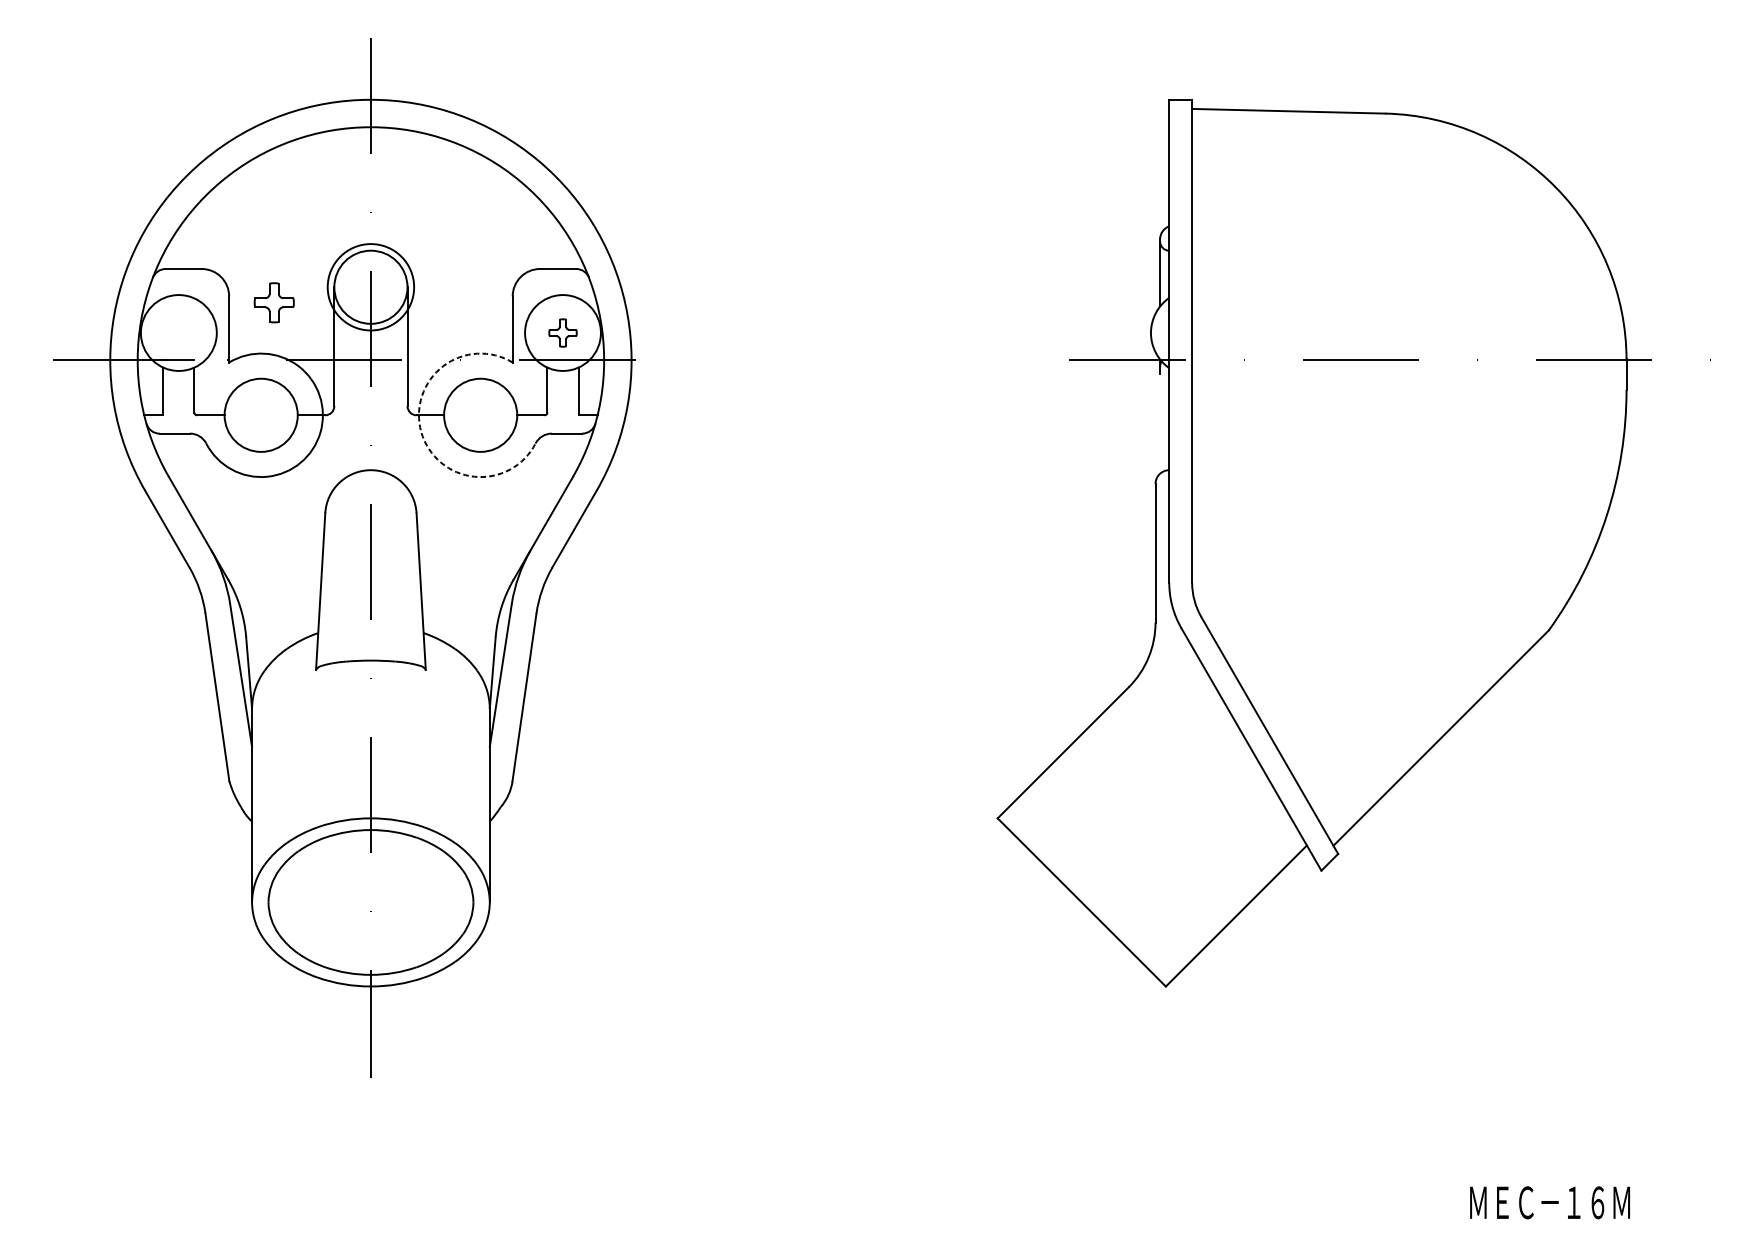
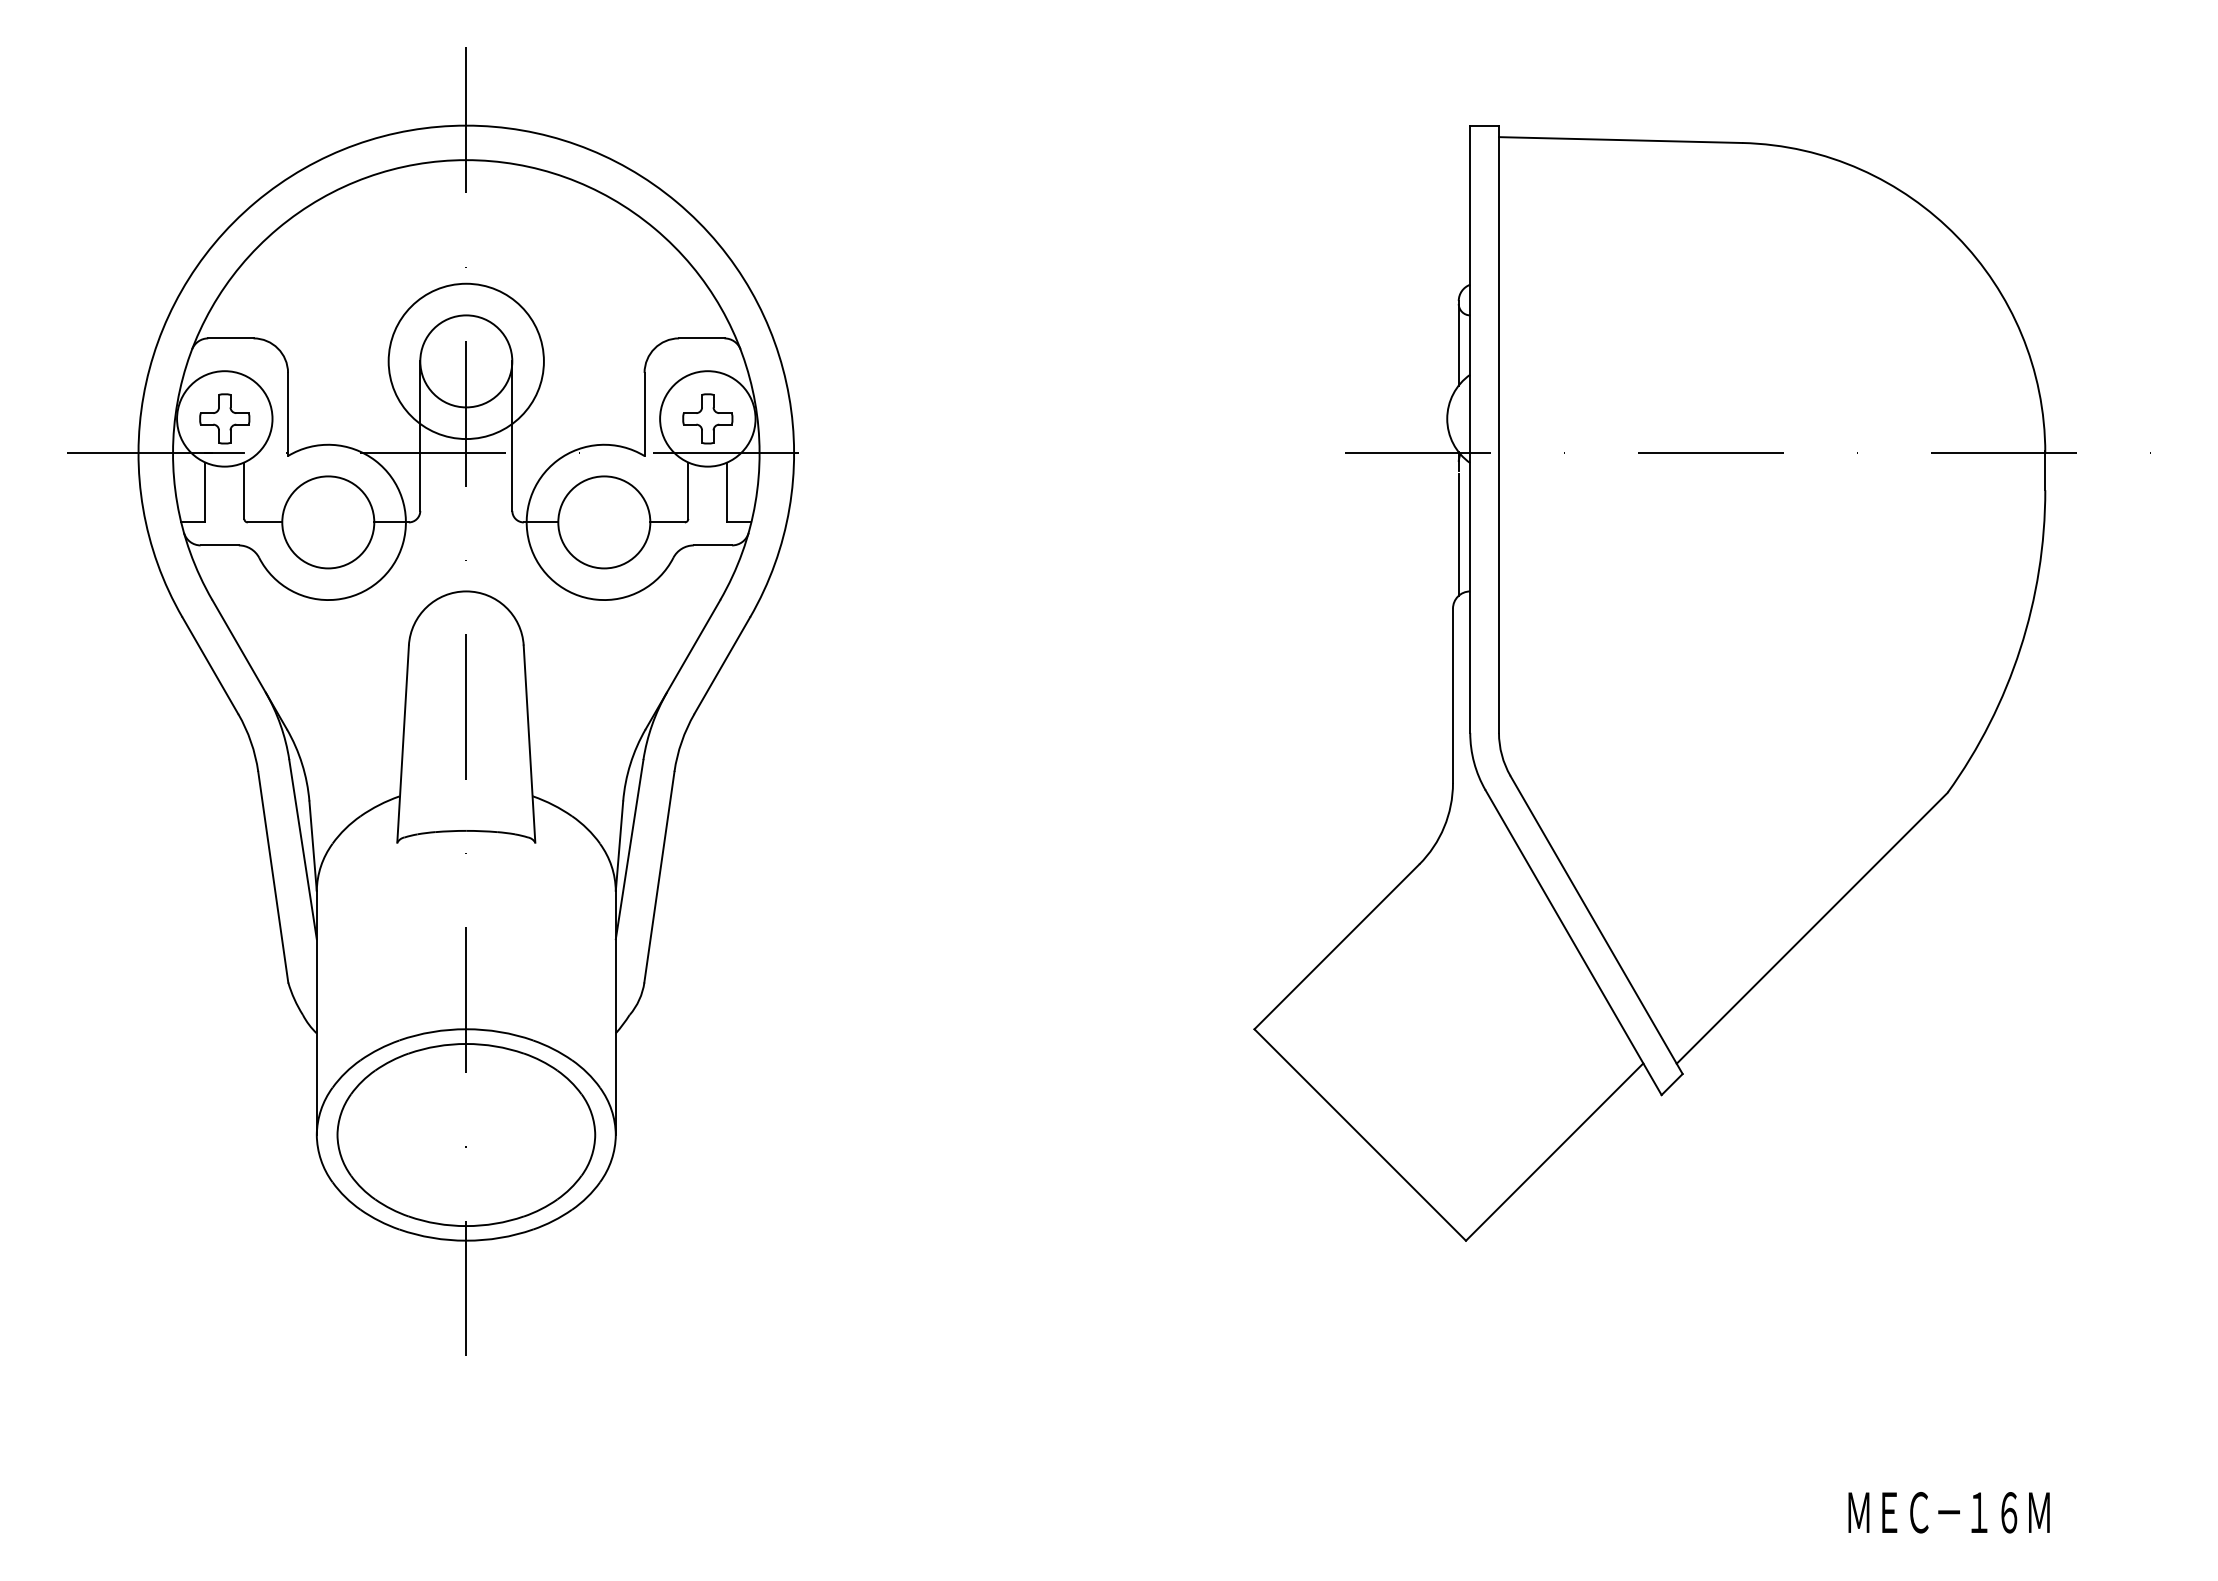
circle: (370, 287) -> (465, 361), size x1.43
part: (274, 302) -> (224, 418), moved
part: (562, 332) -> (707, 418), size x1.43
line: (1159, 424) -> (1458, 534), added
arc: (421, 432) -> (529, 543), dashed -> solid

